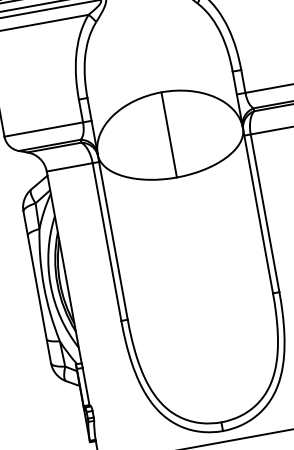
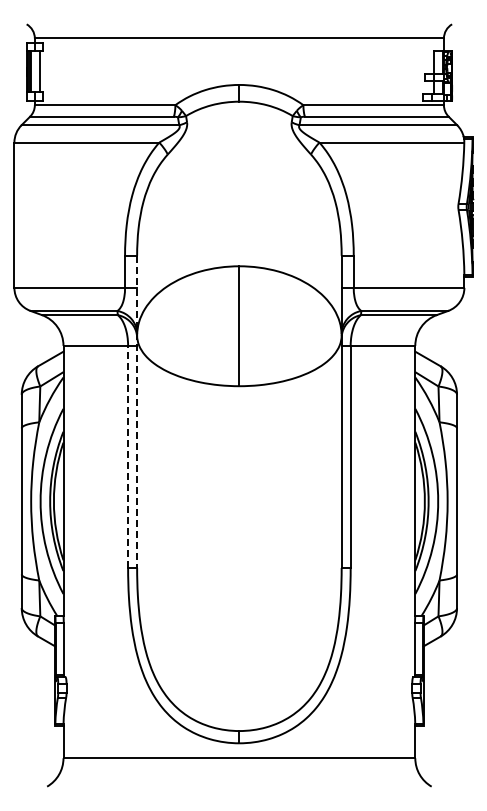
line: (107, 209) -> (137, 412), solid -> dashed
line: (107, 241) -> (128, 456), solid -> dashed

